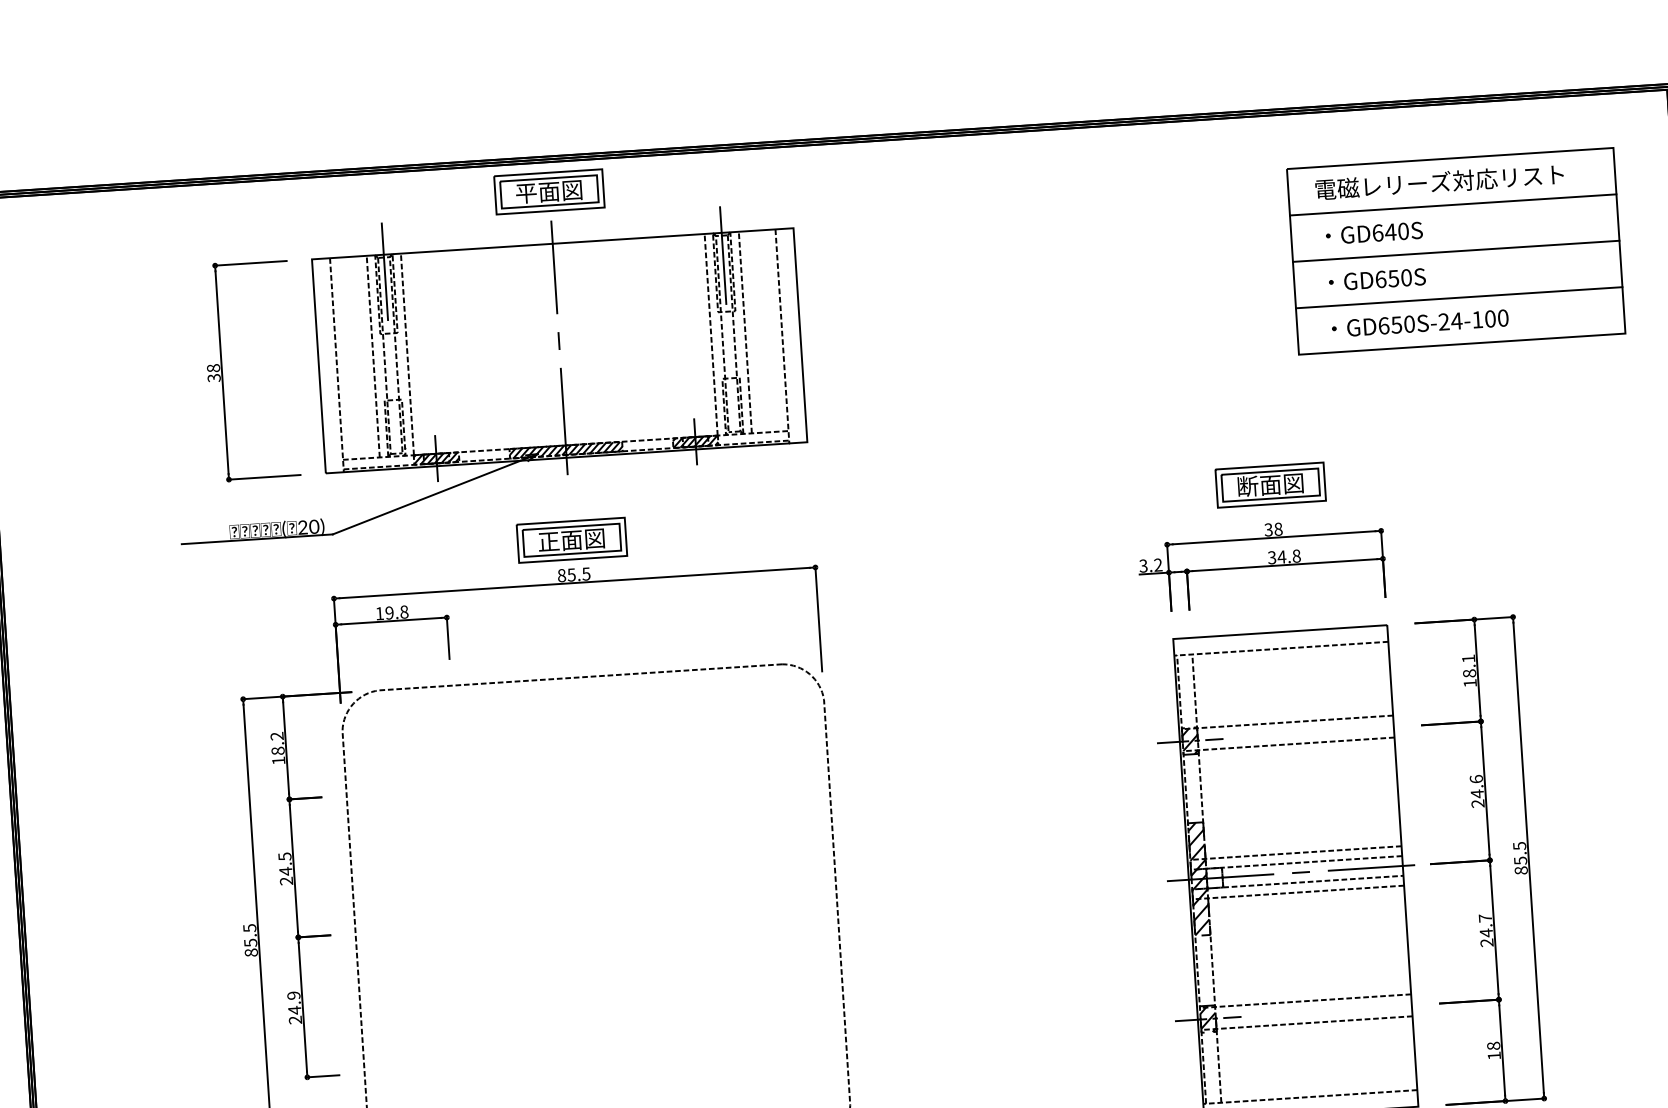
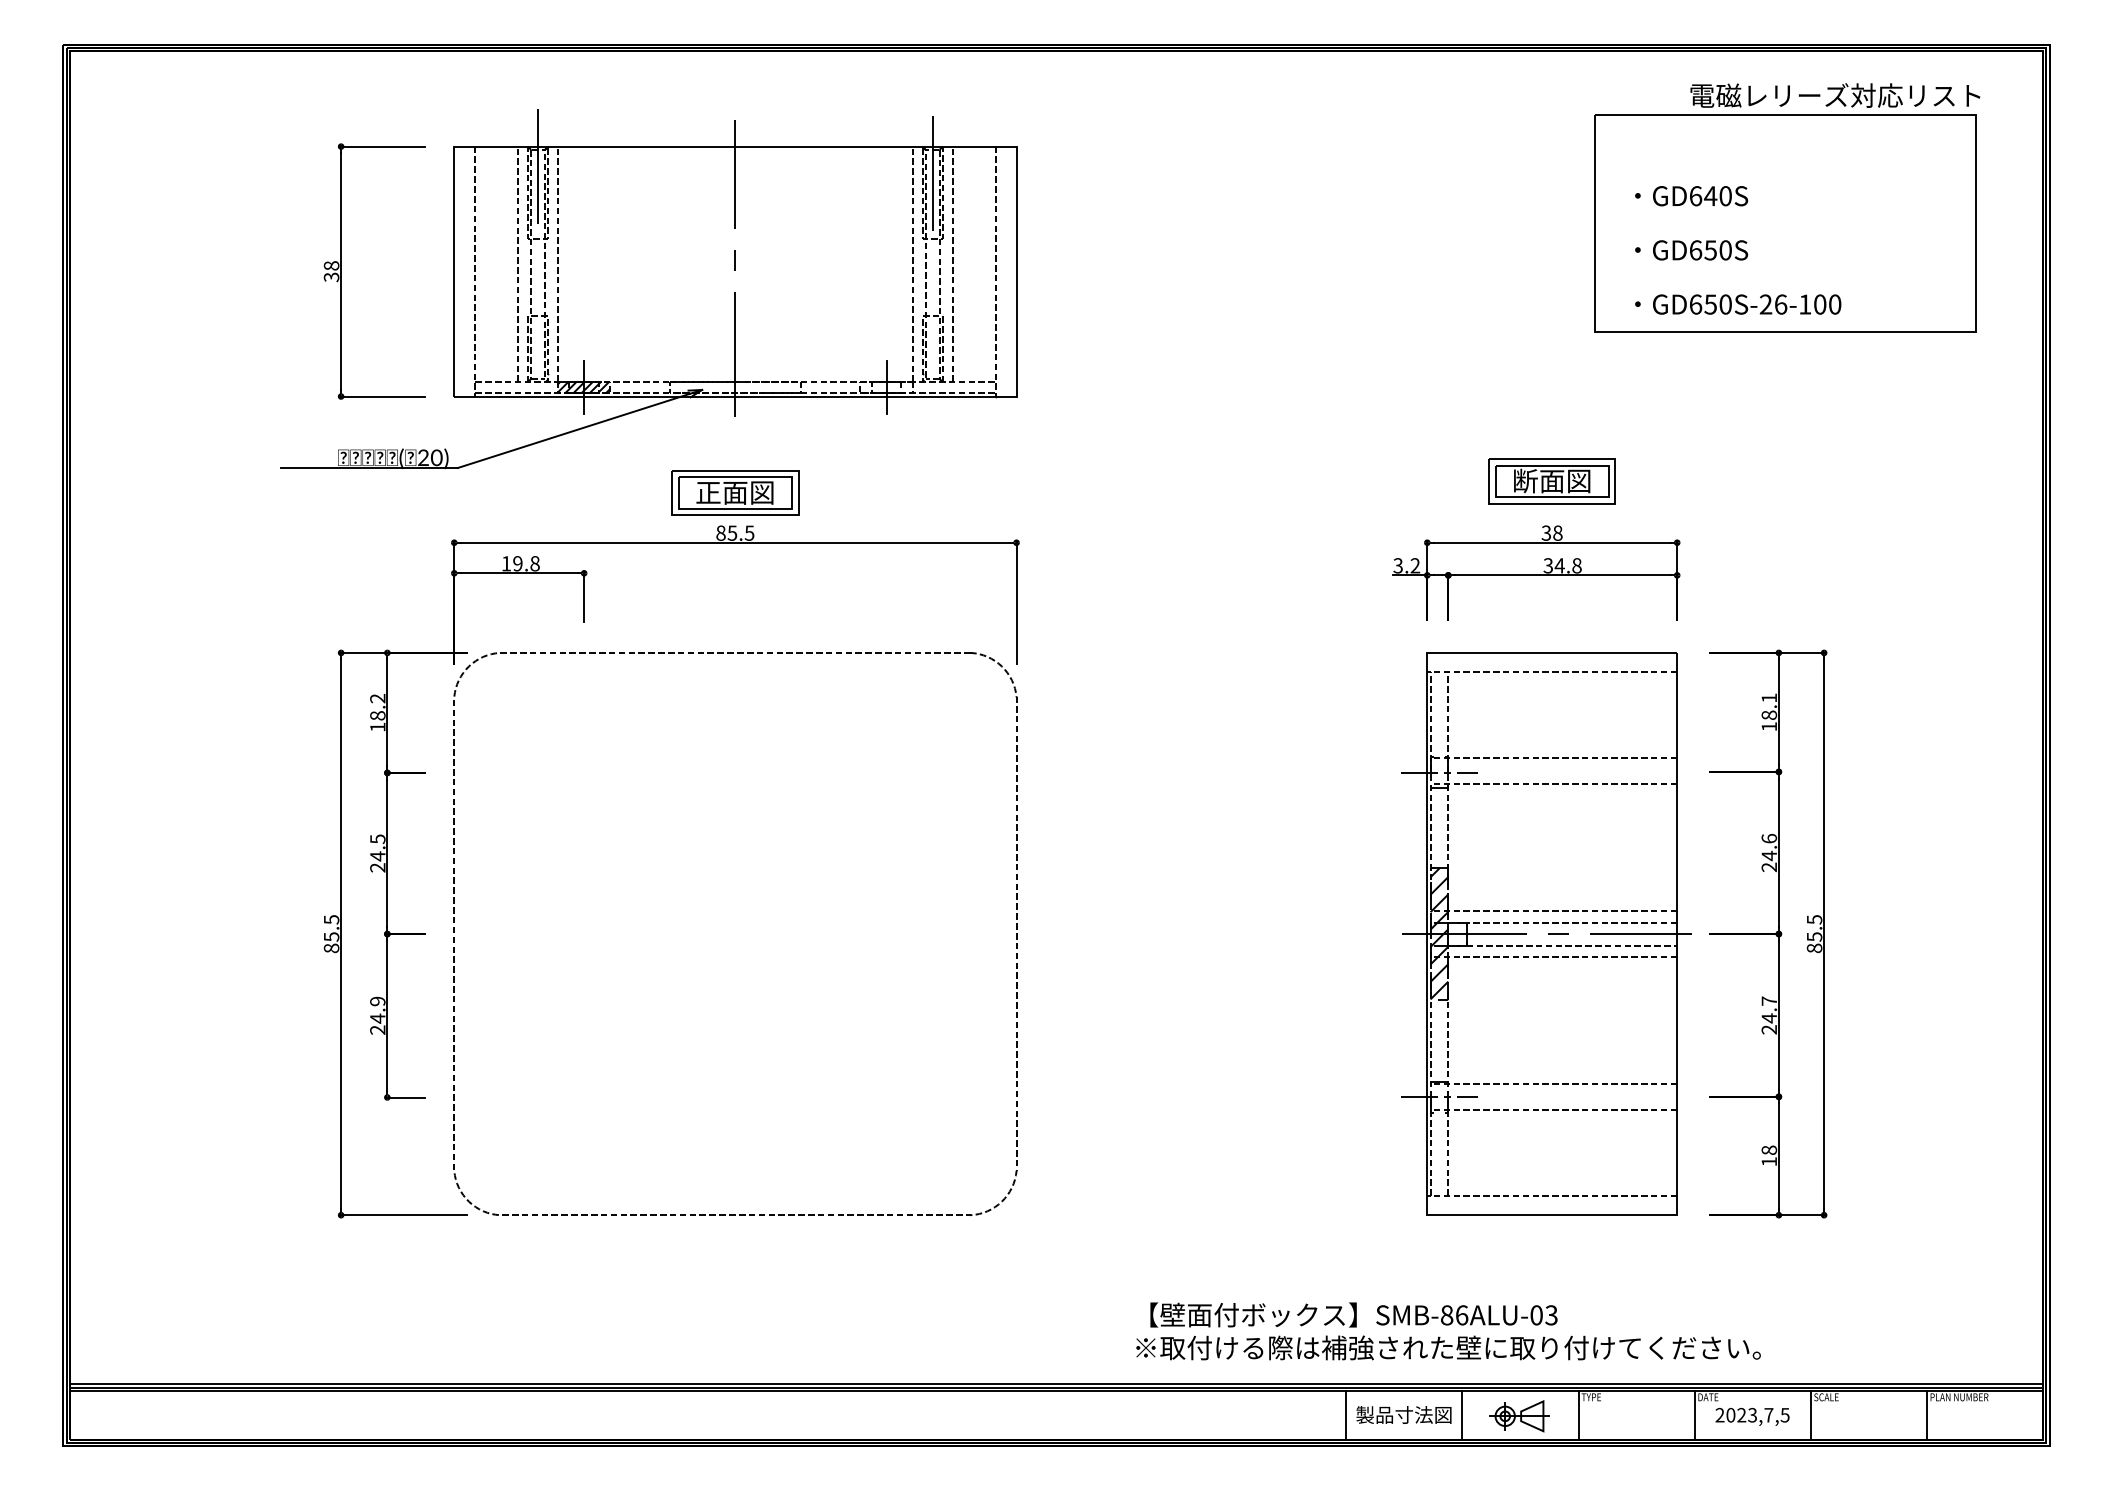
text: (1439, 182) -> (1835, 95), moved
part: (549, 191) -> (735, 85), removed
line: (1453, 205) -> (1785, 169), removed
line: (1456, 251) -> (1785, 223), removed
line: (1459, 297) -> (1785, 277), removed
text: (1456, 321) -> (1780, 304), GD650S-24-100 -> GD650S-26-100
hatch: (695, 441) -> (886, 387), removed
hatch: (566, 450) -> (735, 387), removed
hatch: (1190, 740) -> (1439, 772), removed
hatch: (1208, 1019) -> (1439, 1097), removed

